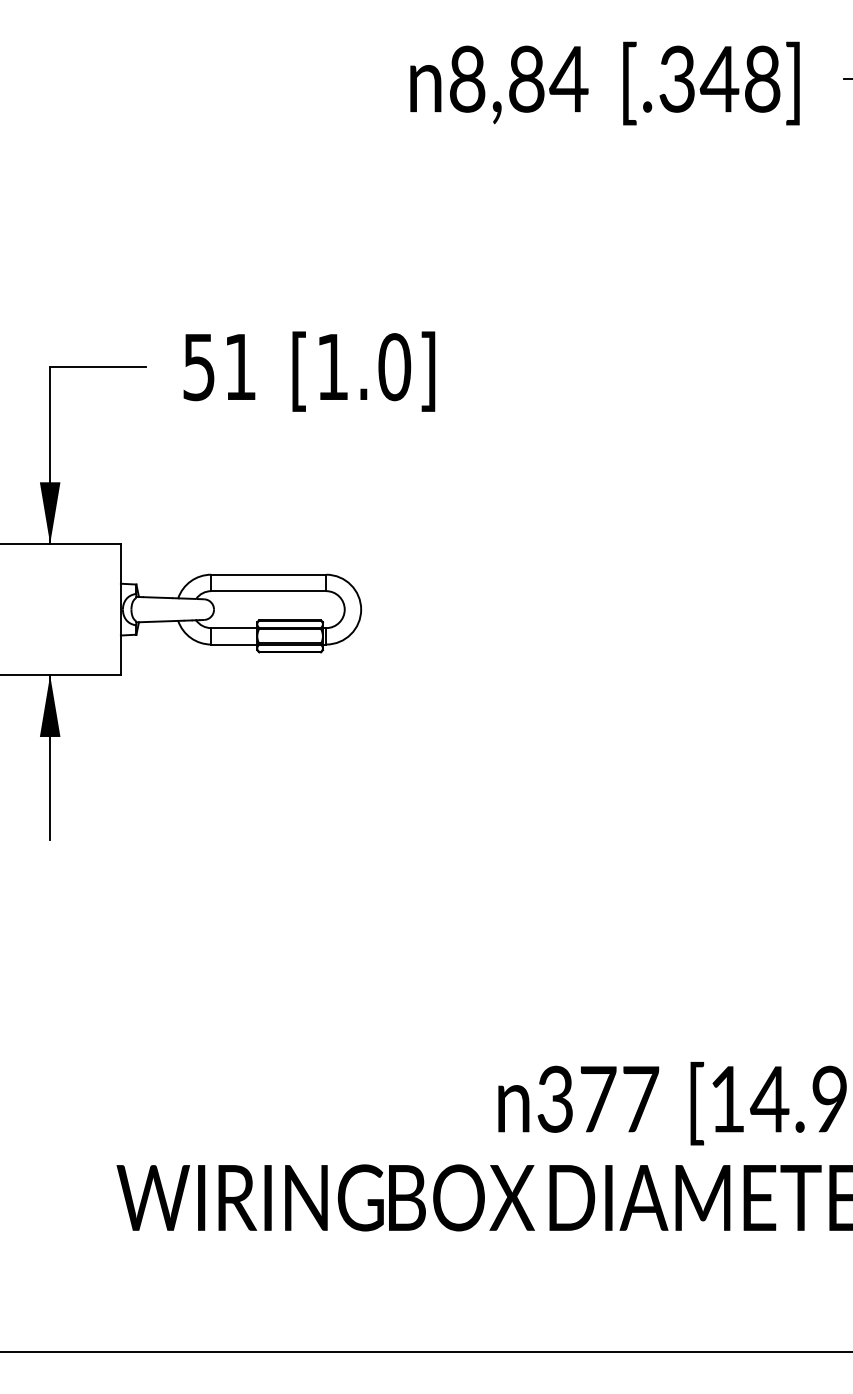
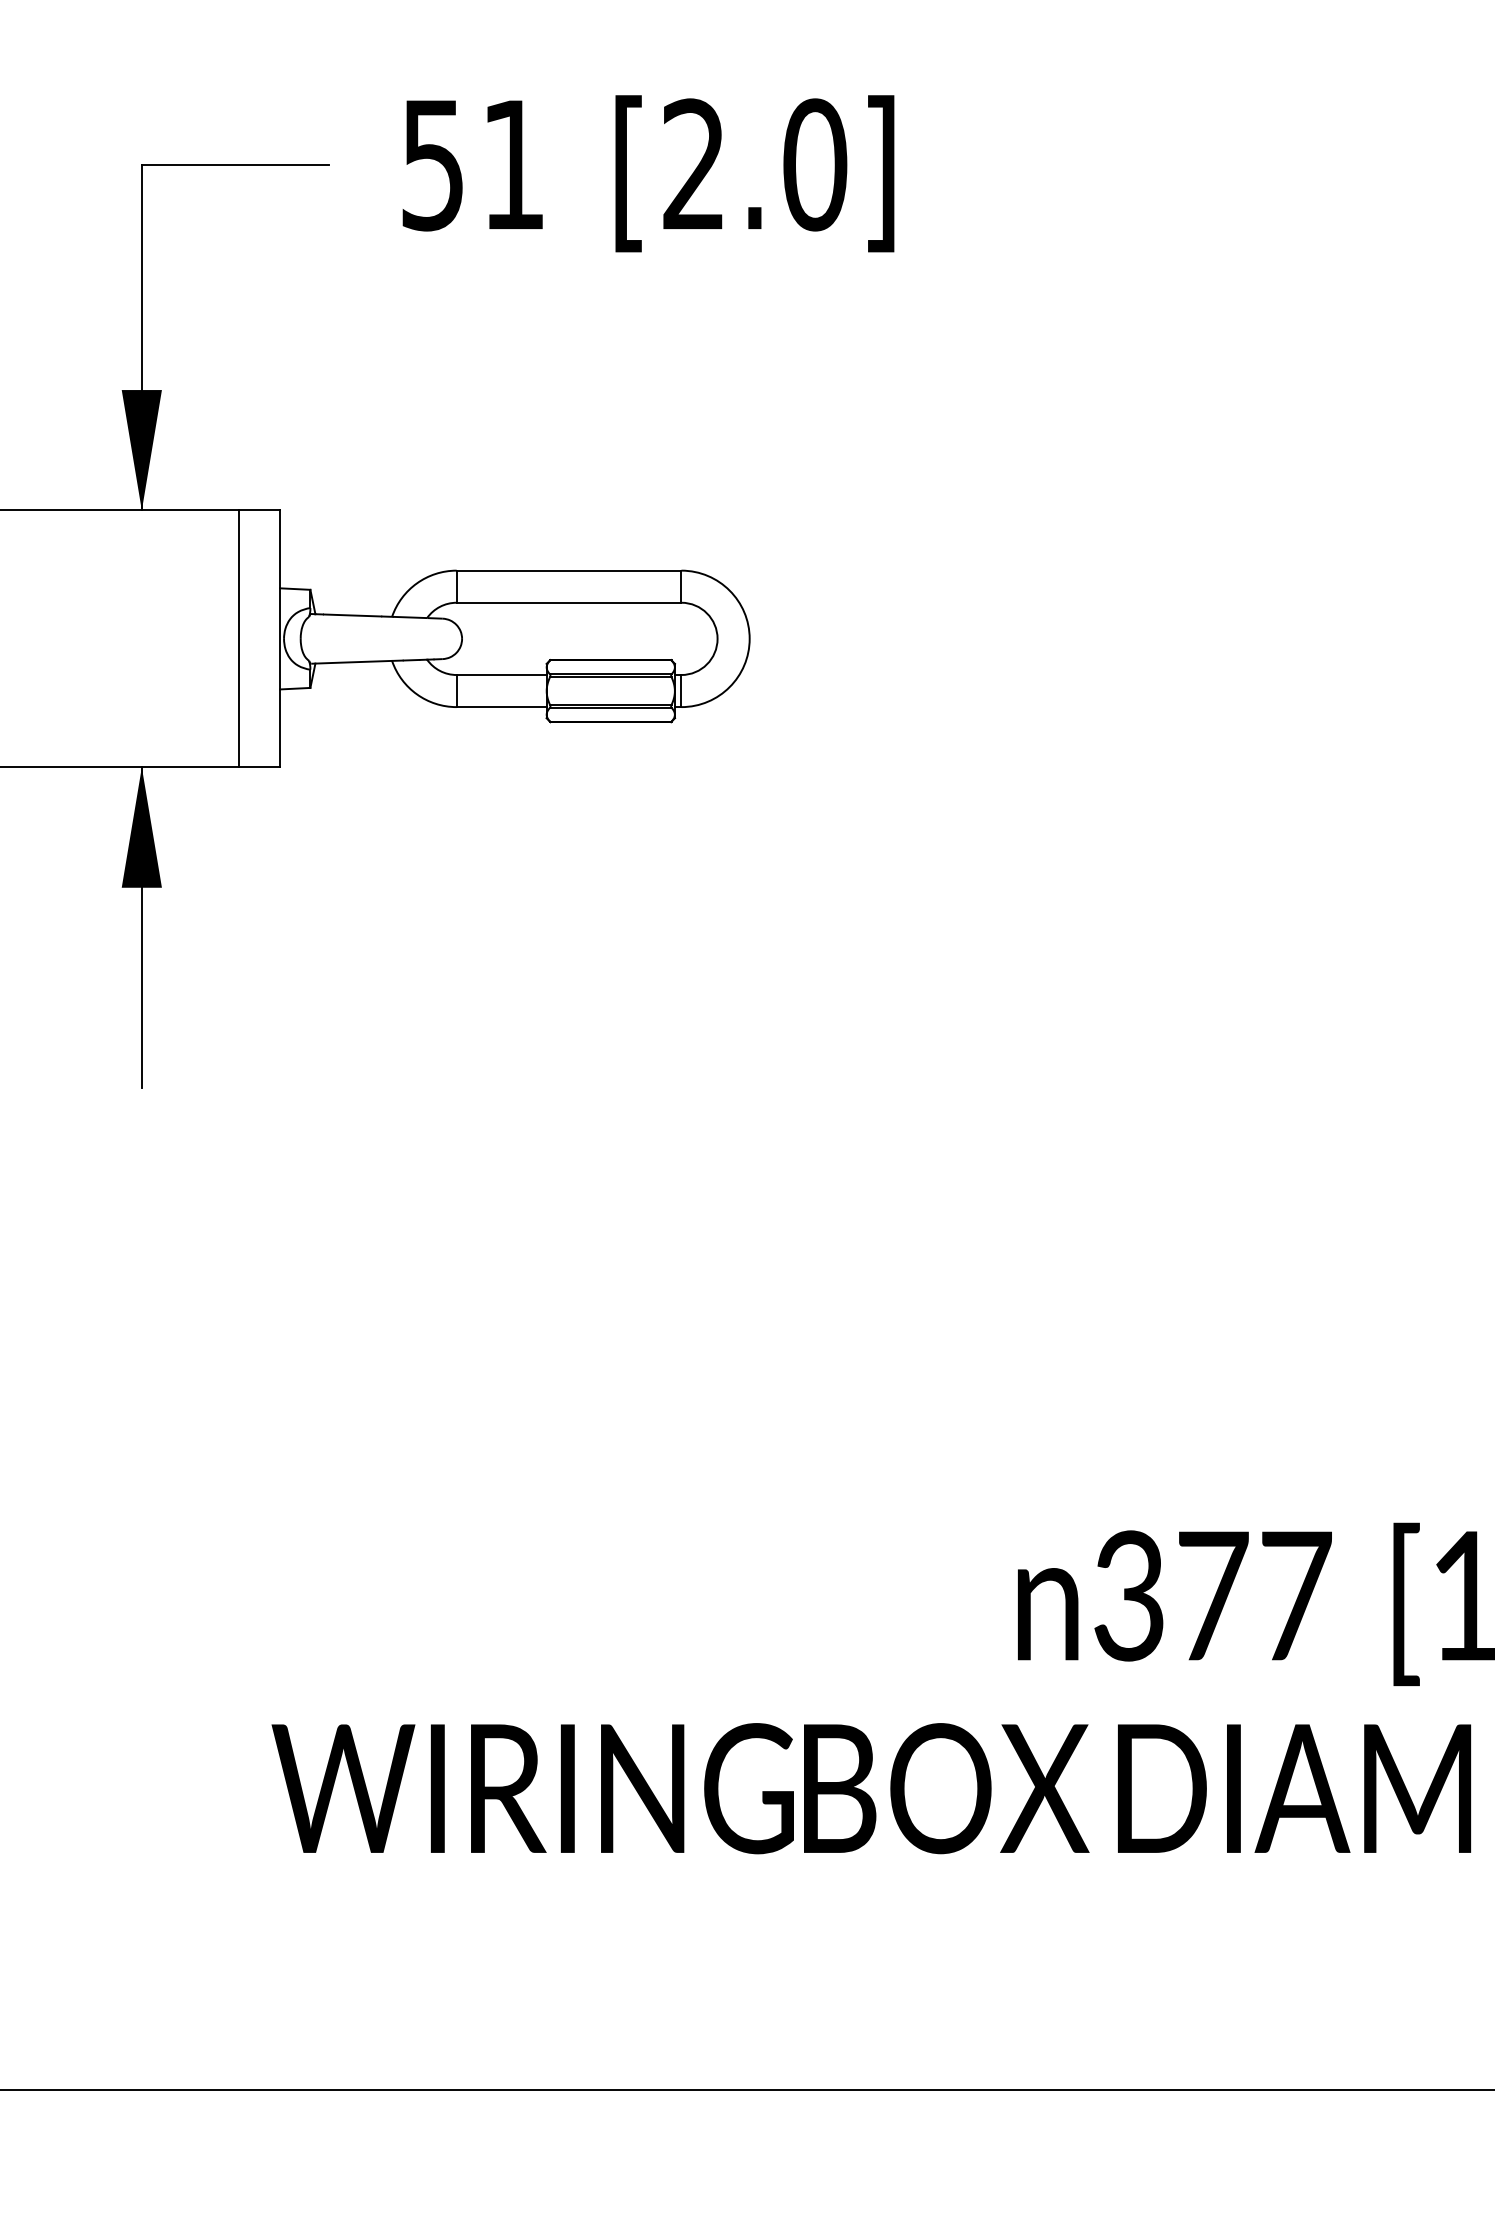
text: (332, 366) -> (693, 163), [1.0] -> [2.0]
line: (100, 609) -> (240, 638), added

